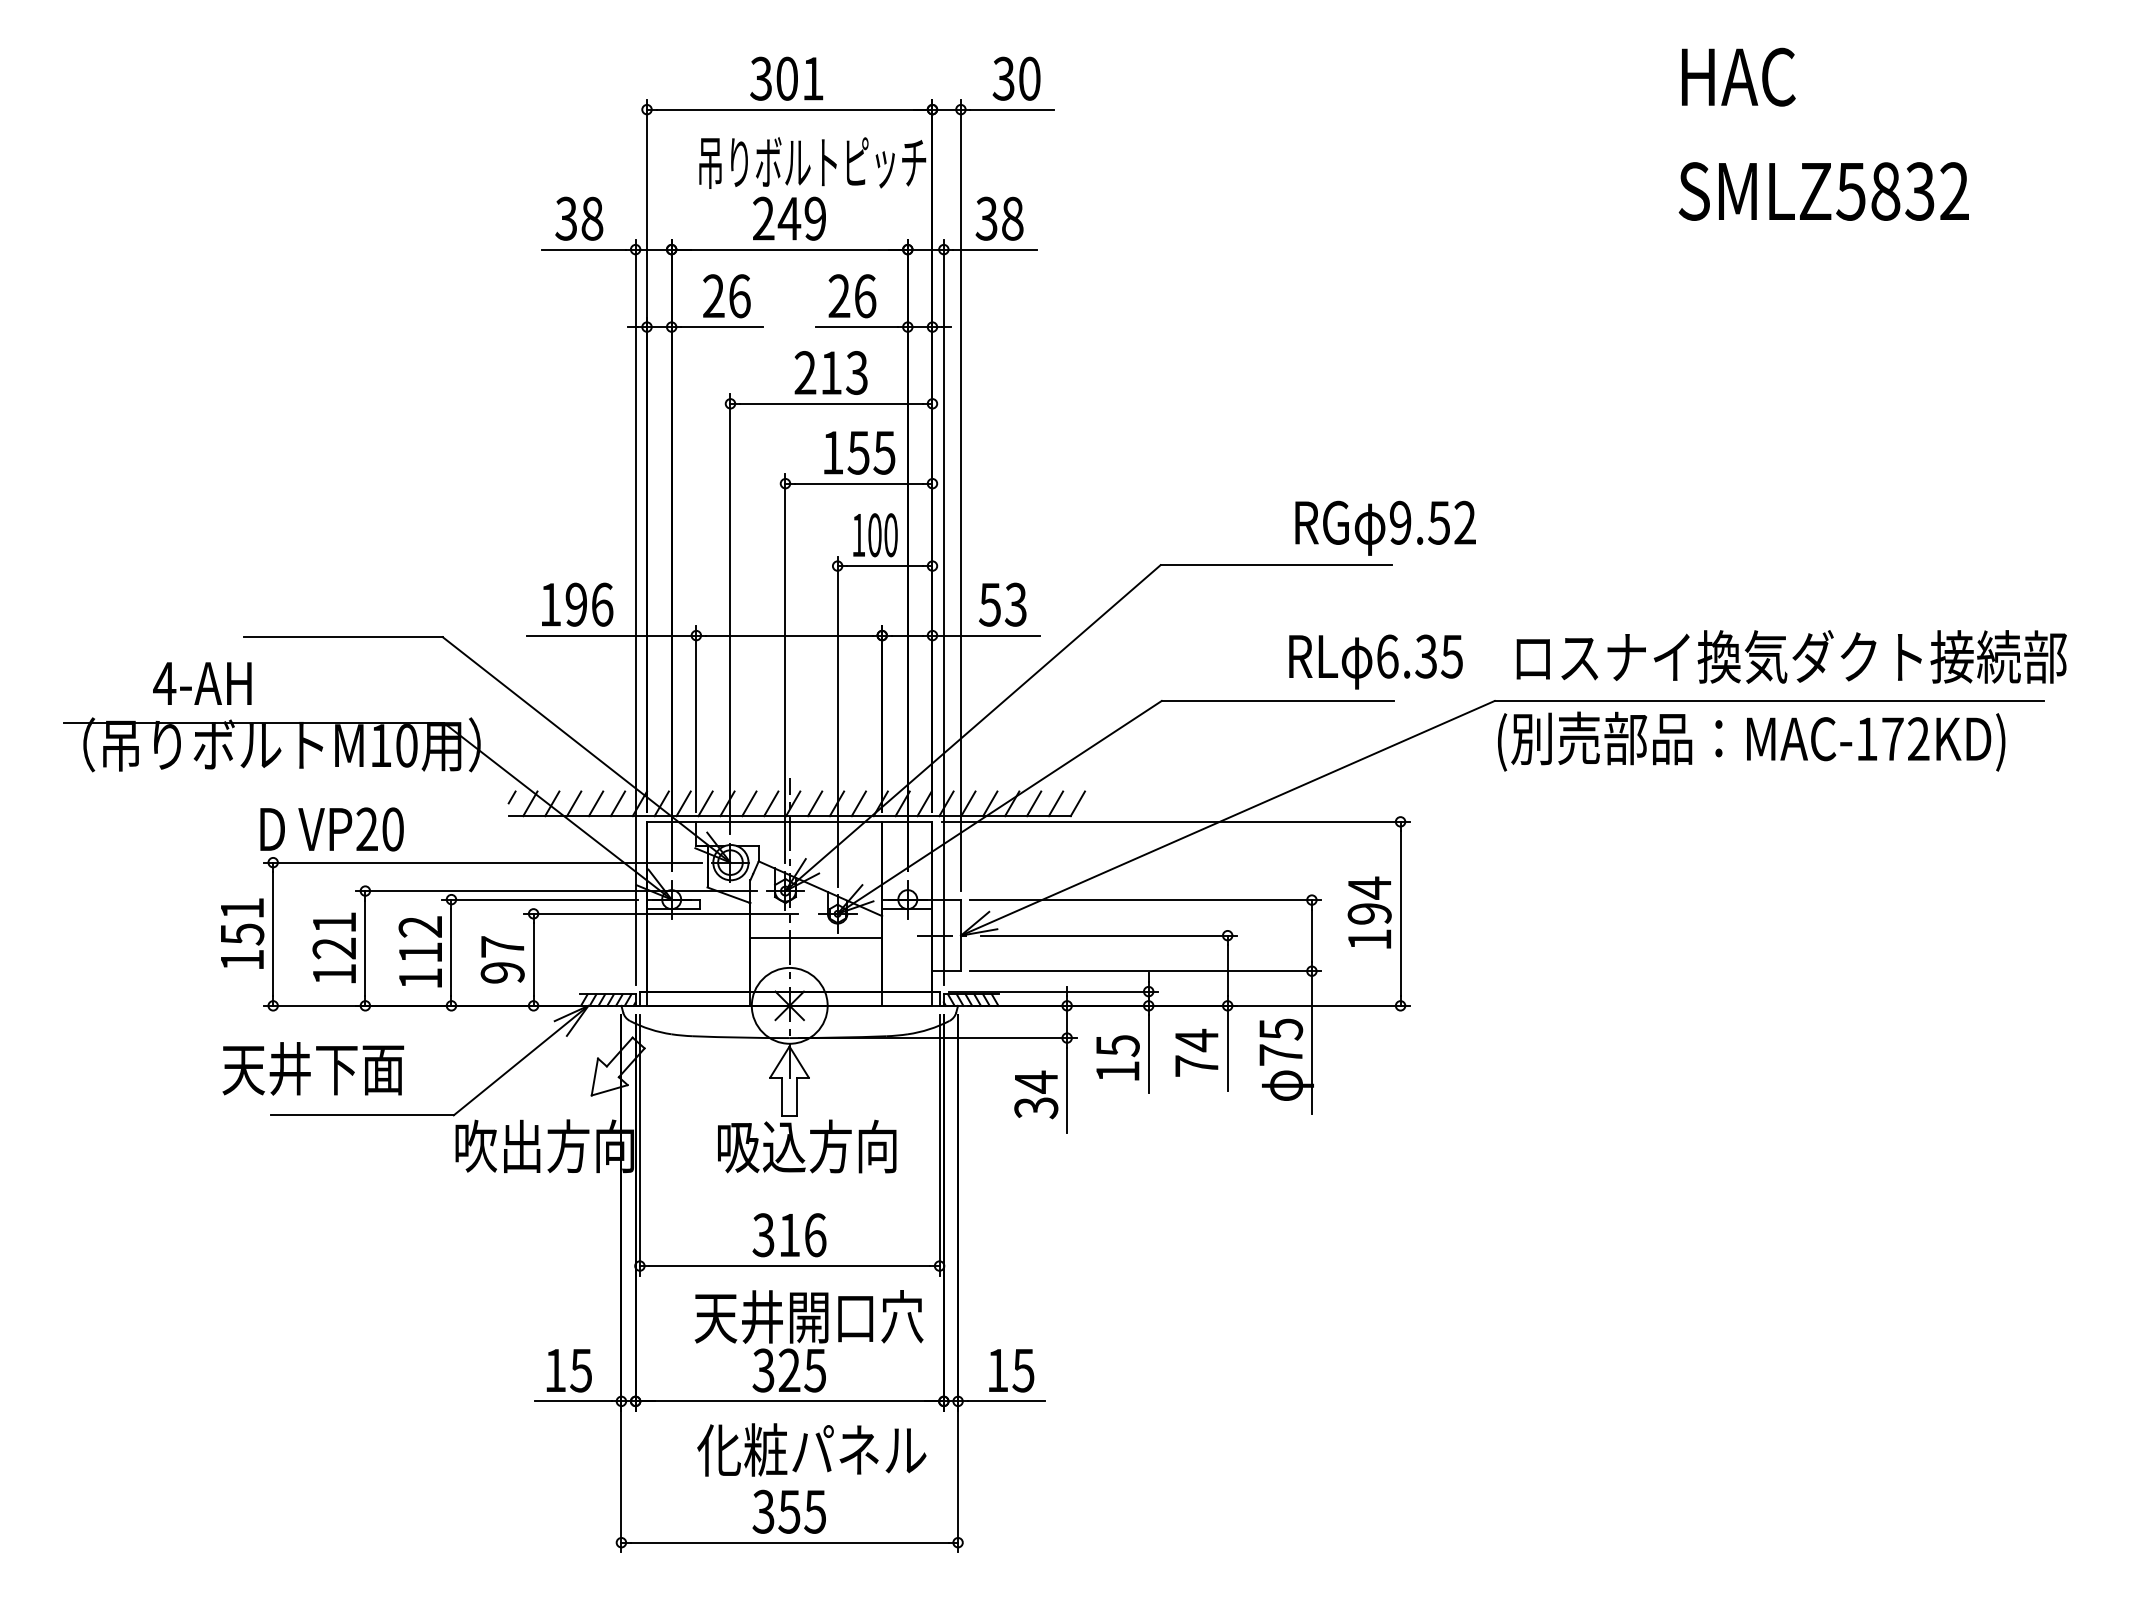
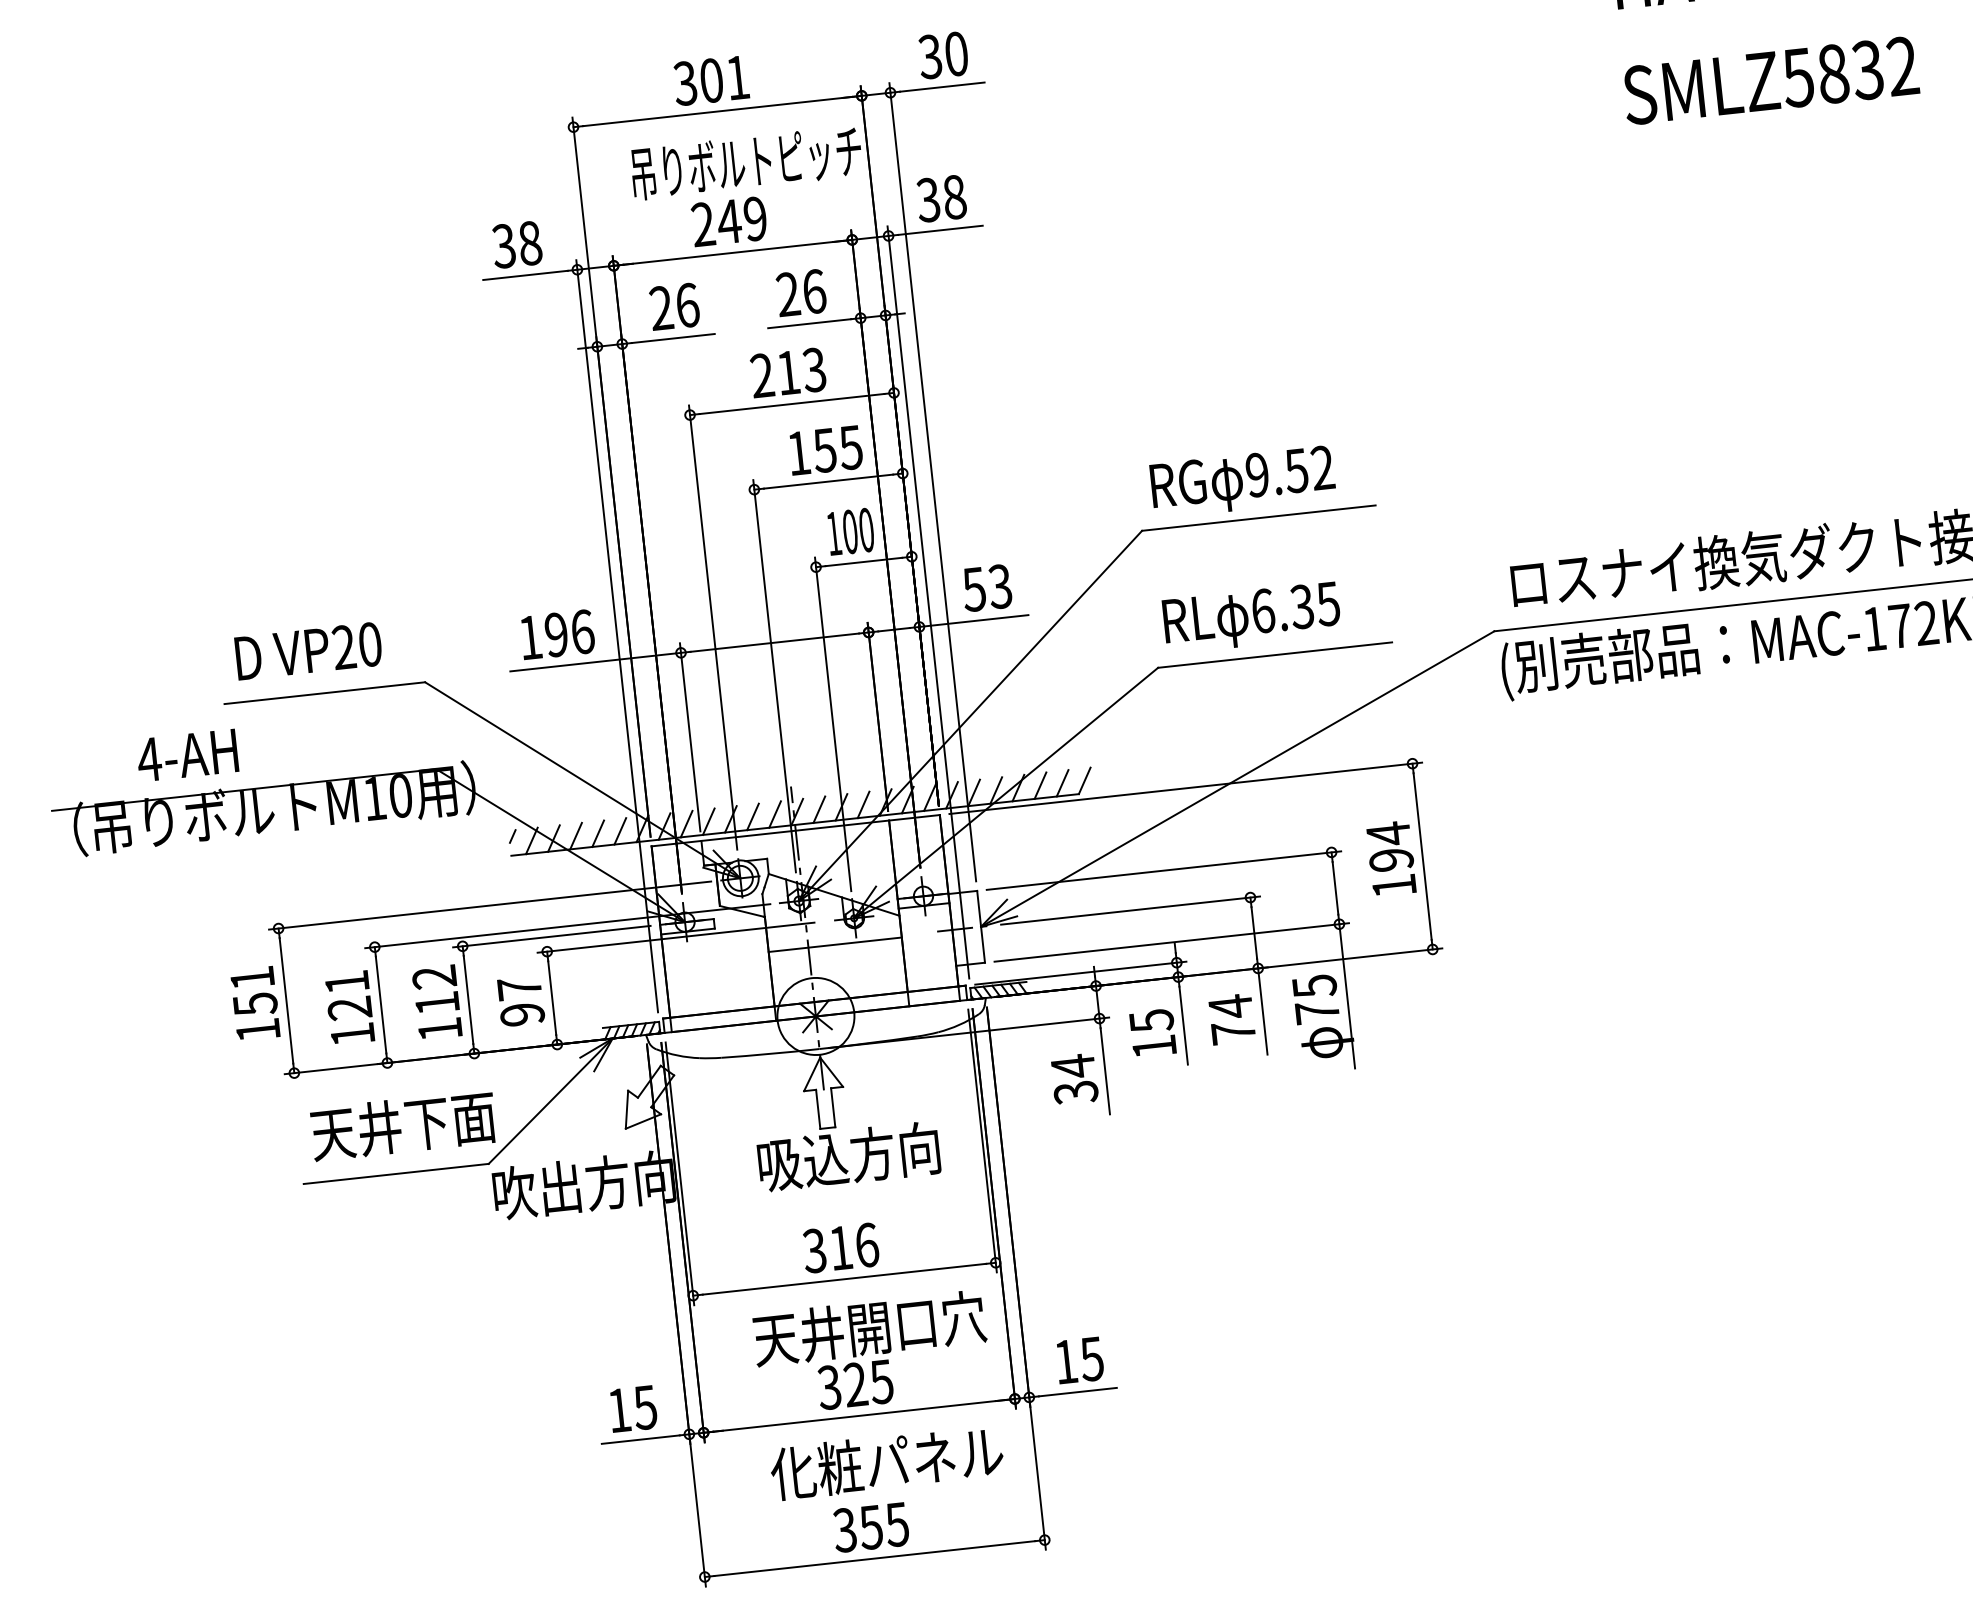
text: (1385, 527) -> (1242, 481), moved
text: (1375, 661) -> (1251, 617), moved
text: (331, 829) -> (308, 651), moved
text: (313, 1068) -> (403, 1125), moved

